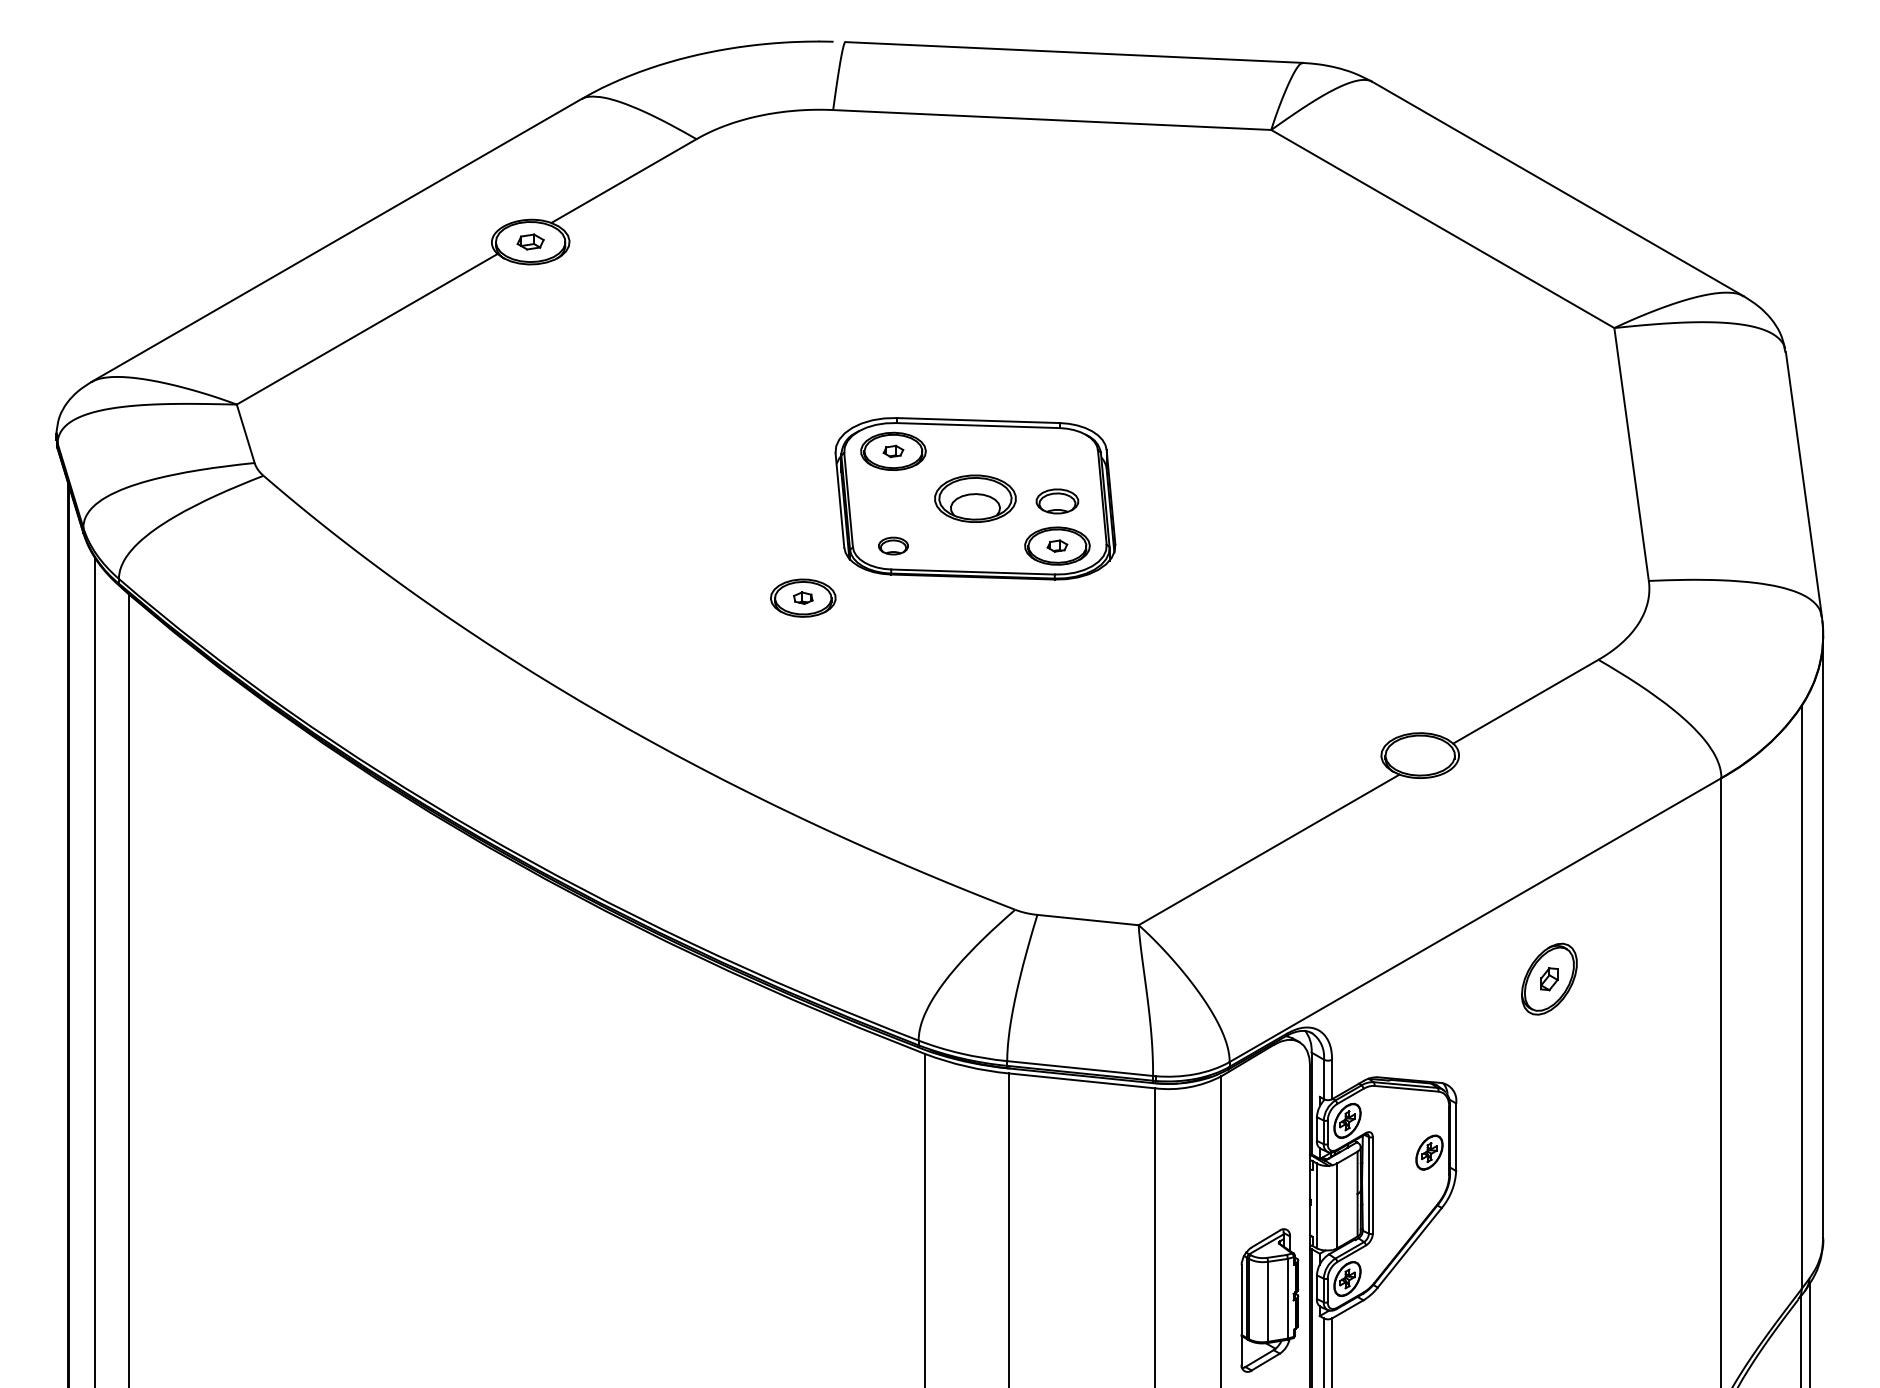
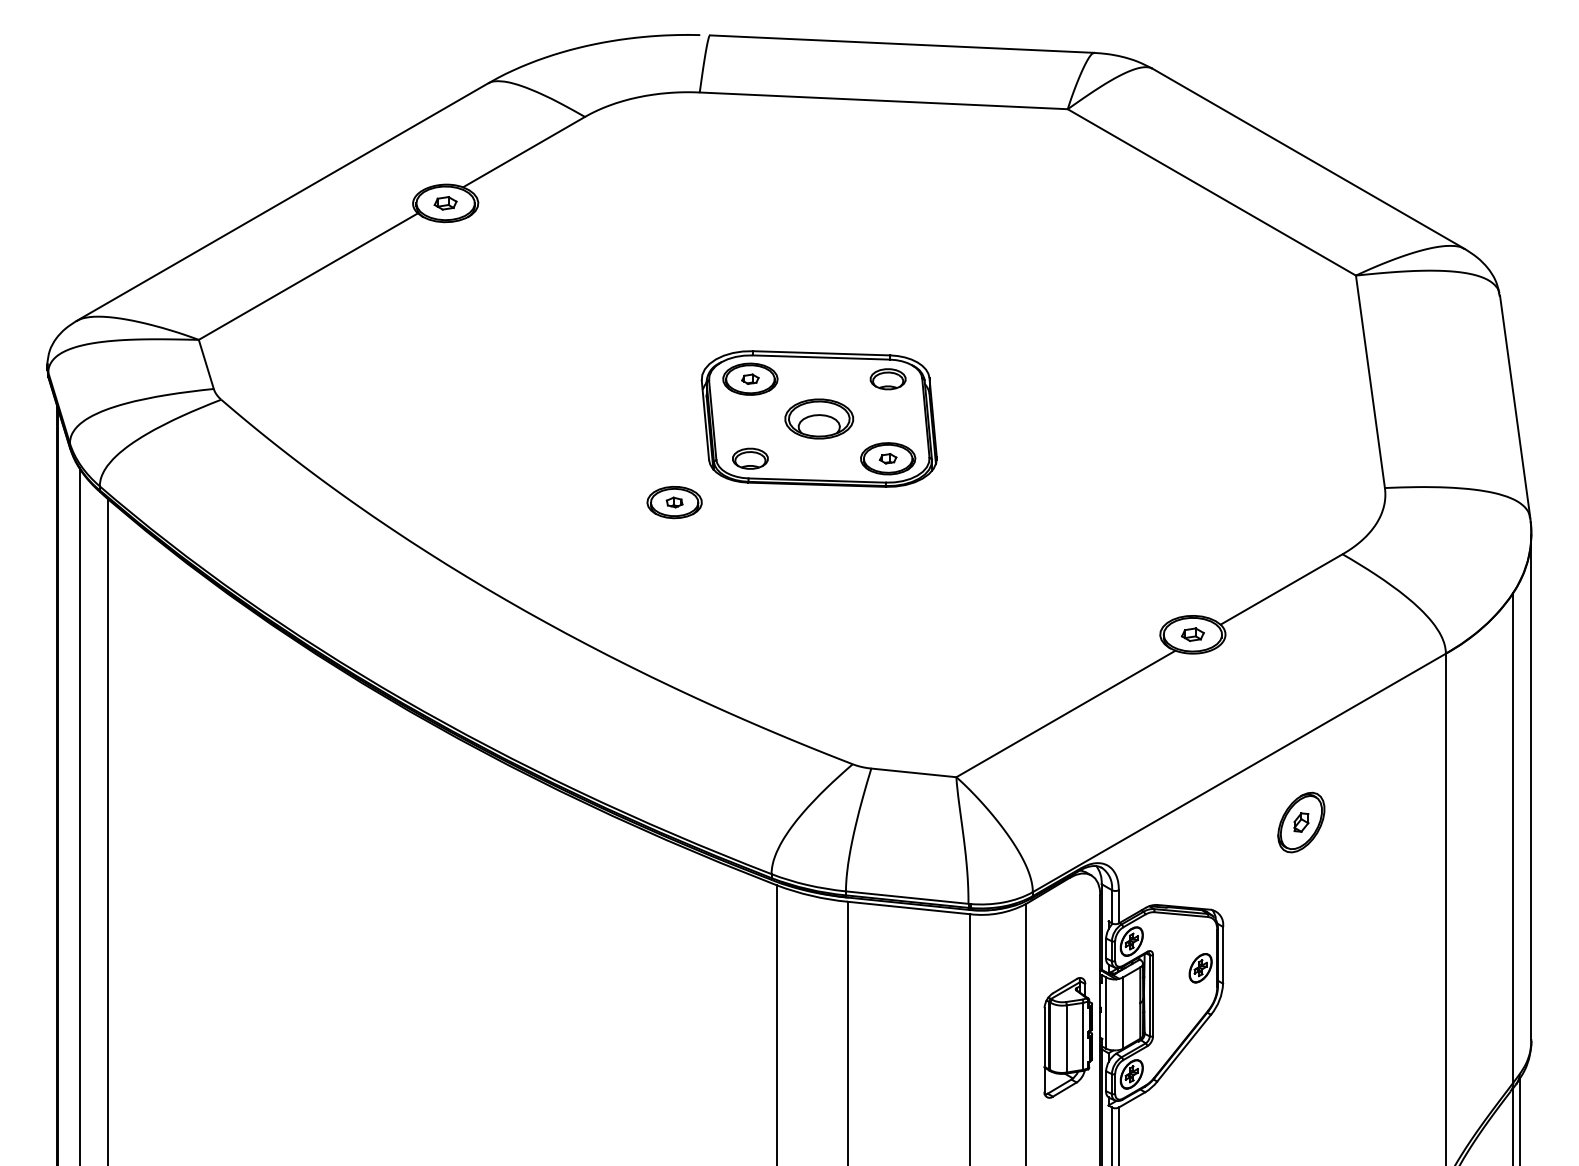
part: (1057, 501) -> (888, 379), moved
part: (893, 545) -> (750, 458), size x1.43
part: (1420, 755) -> (1193, 634), added
part: (1269, 1300) -> (1067, 1037), moved

